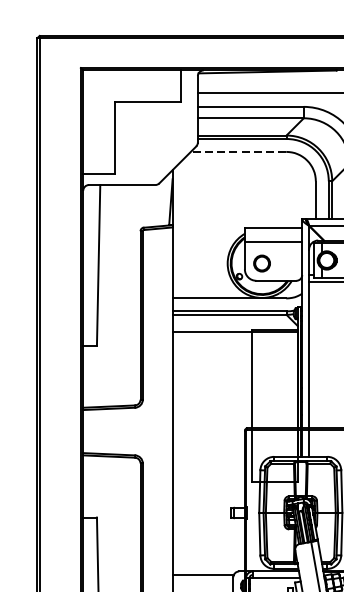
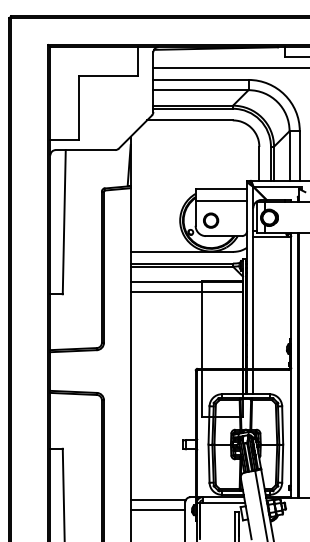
line: (238, 152) -> (189, 120), dashed -> solid
line: (234, 343) -> (186, 292), added
line: (202, 586) -> (157, 510), added

